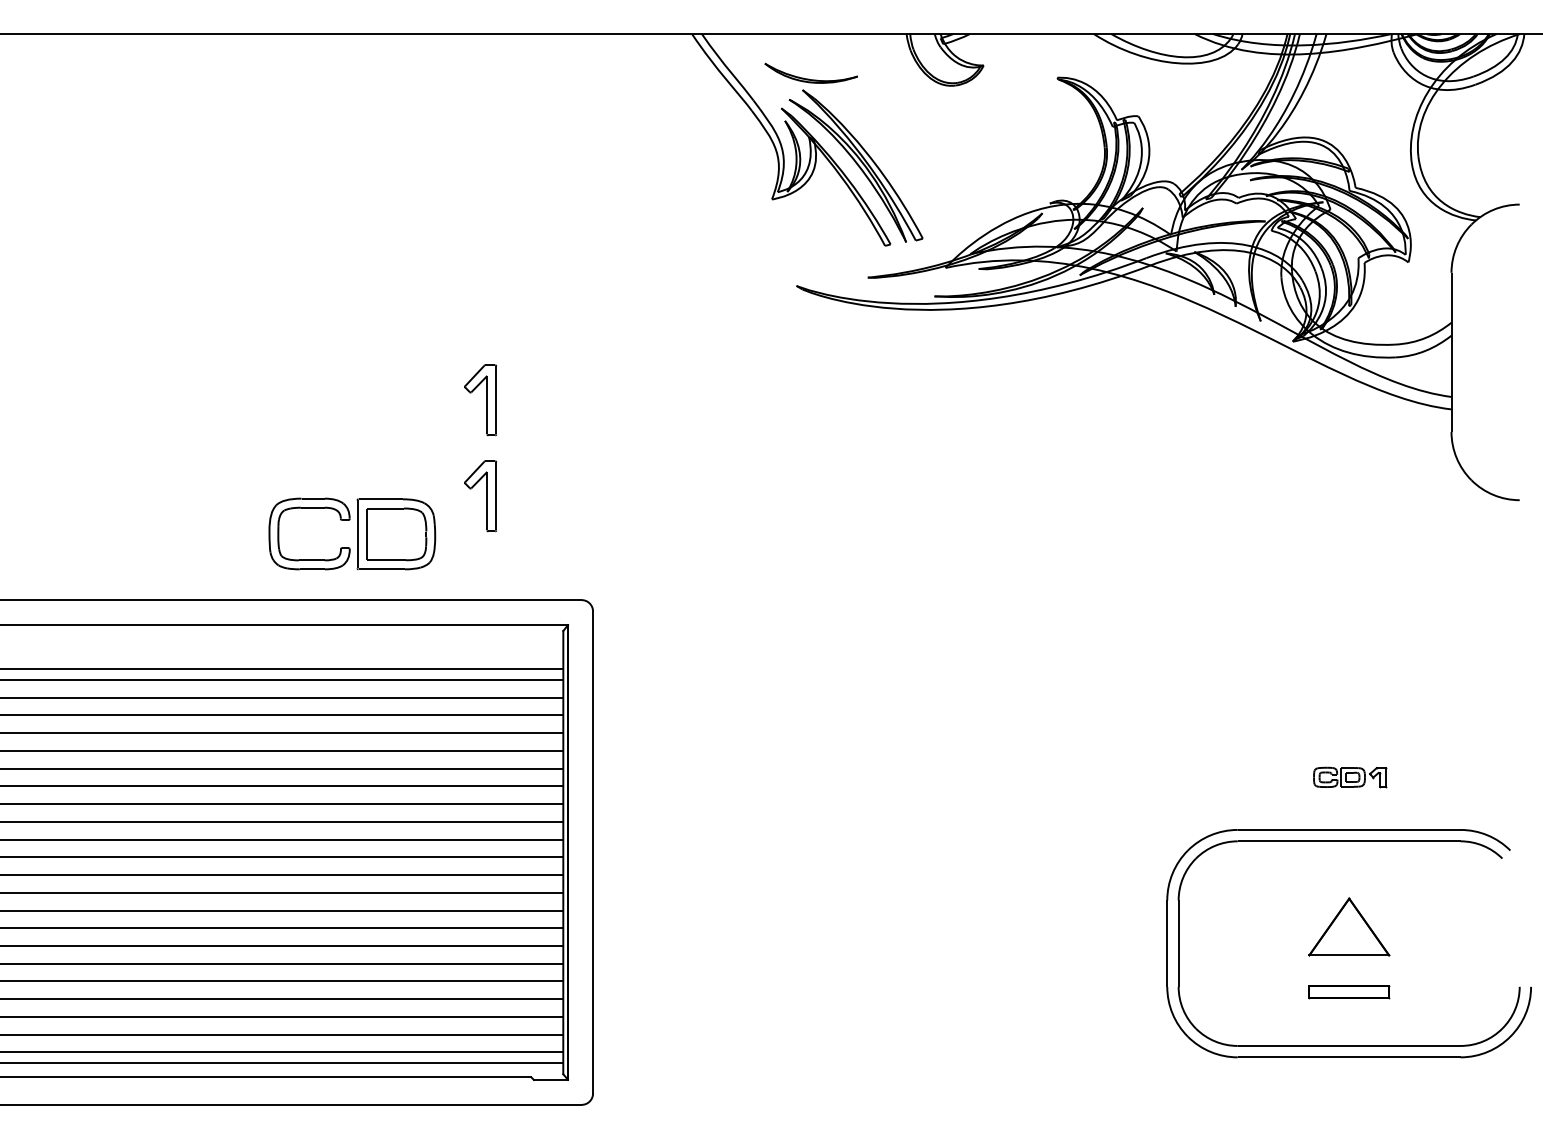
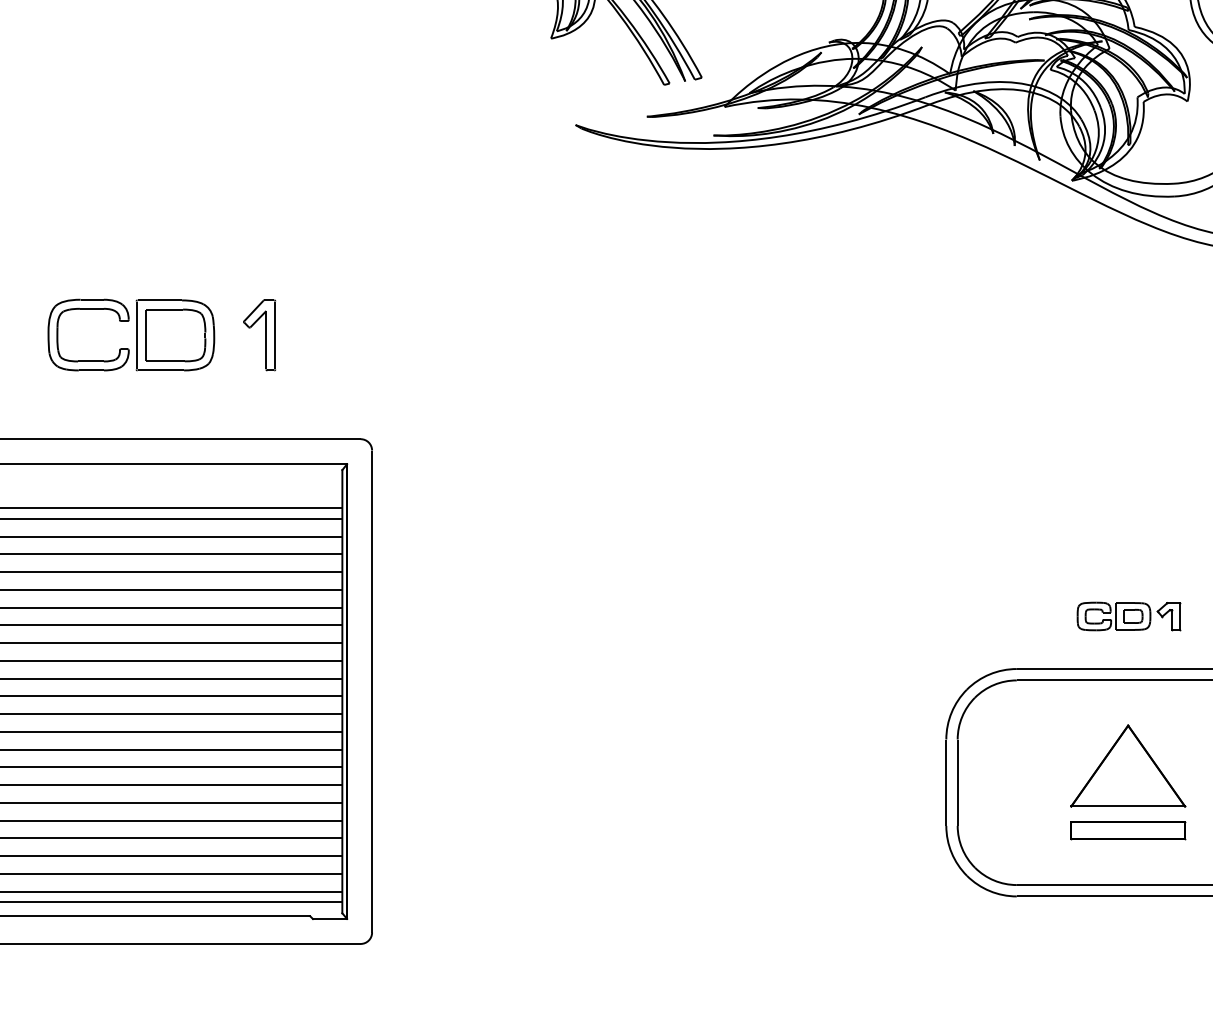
part: (480, 400) -> (259, 239), removed
part: (352, 533) -> (131, 334), moved
part: (1349, 777) -> (1128, 616), size x1.43
part: (1349, 926) -> (1128, 765), size x1.43
part: (1349, 991) -> (1128, 830), size x1.43

